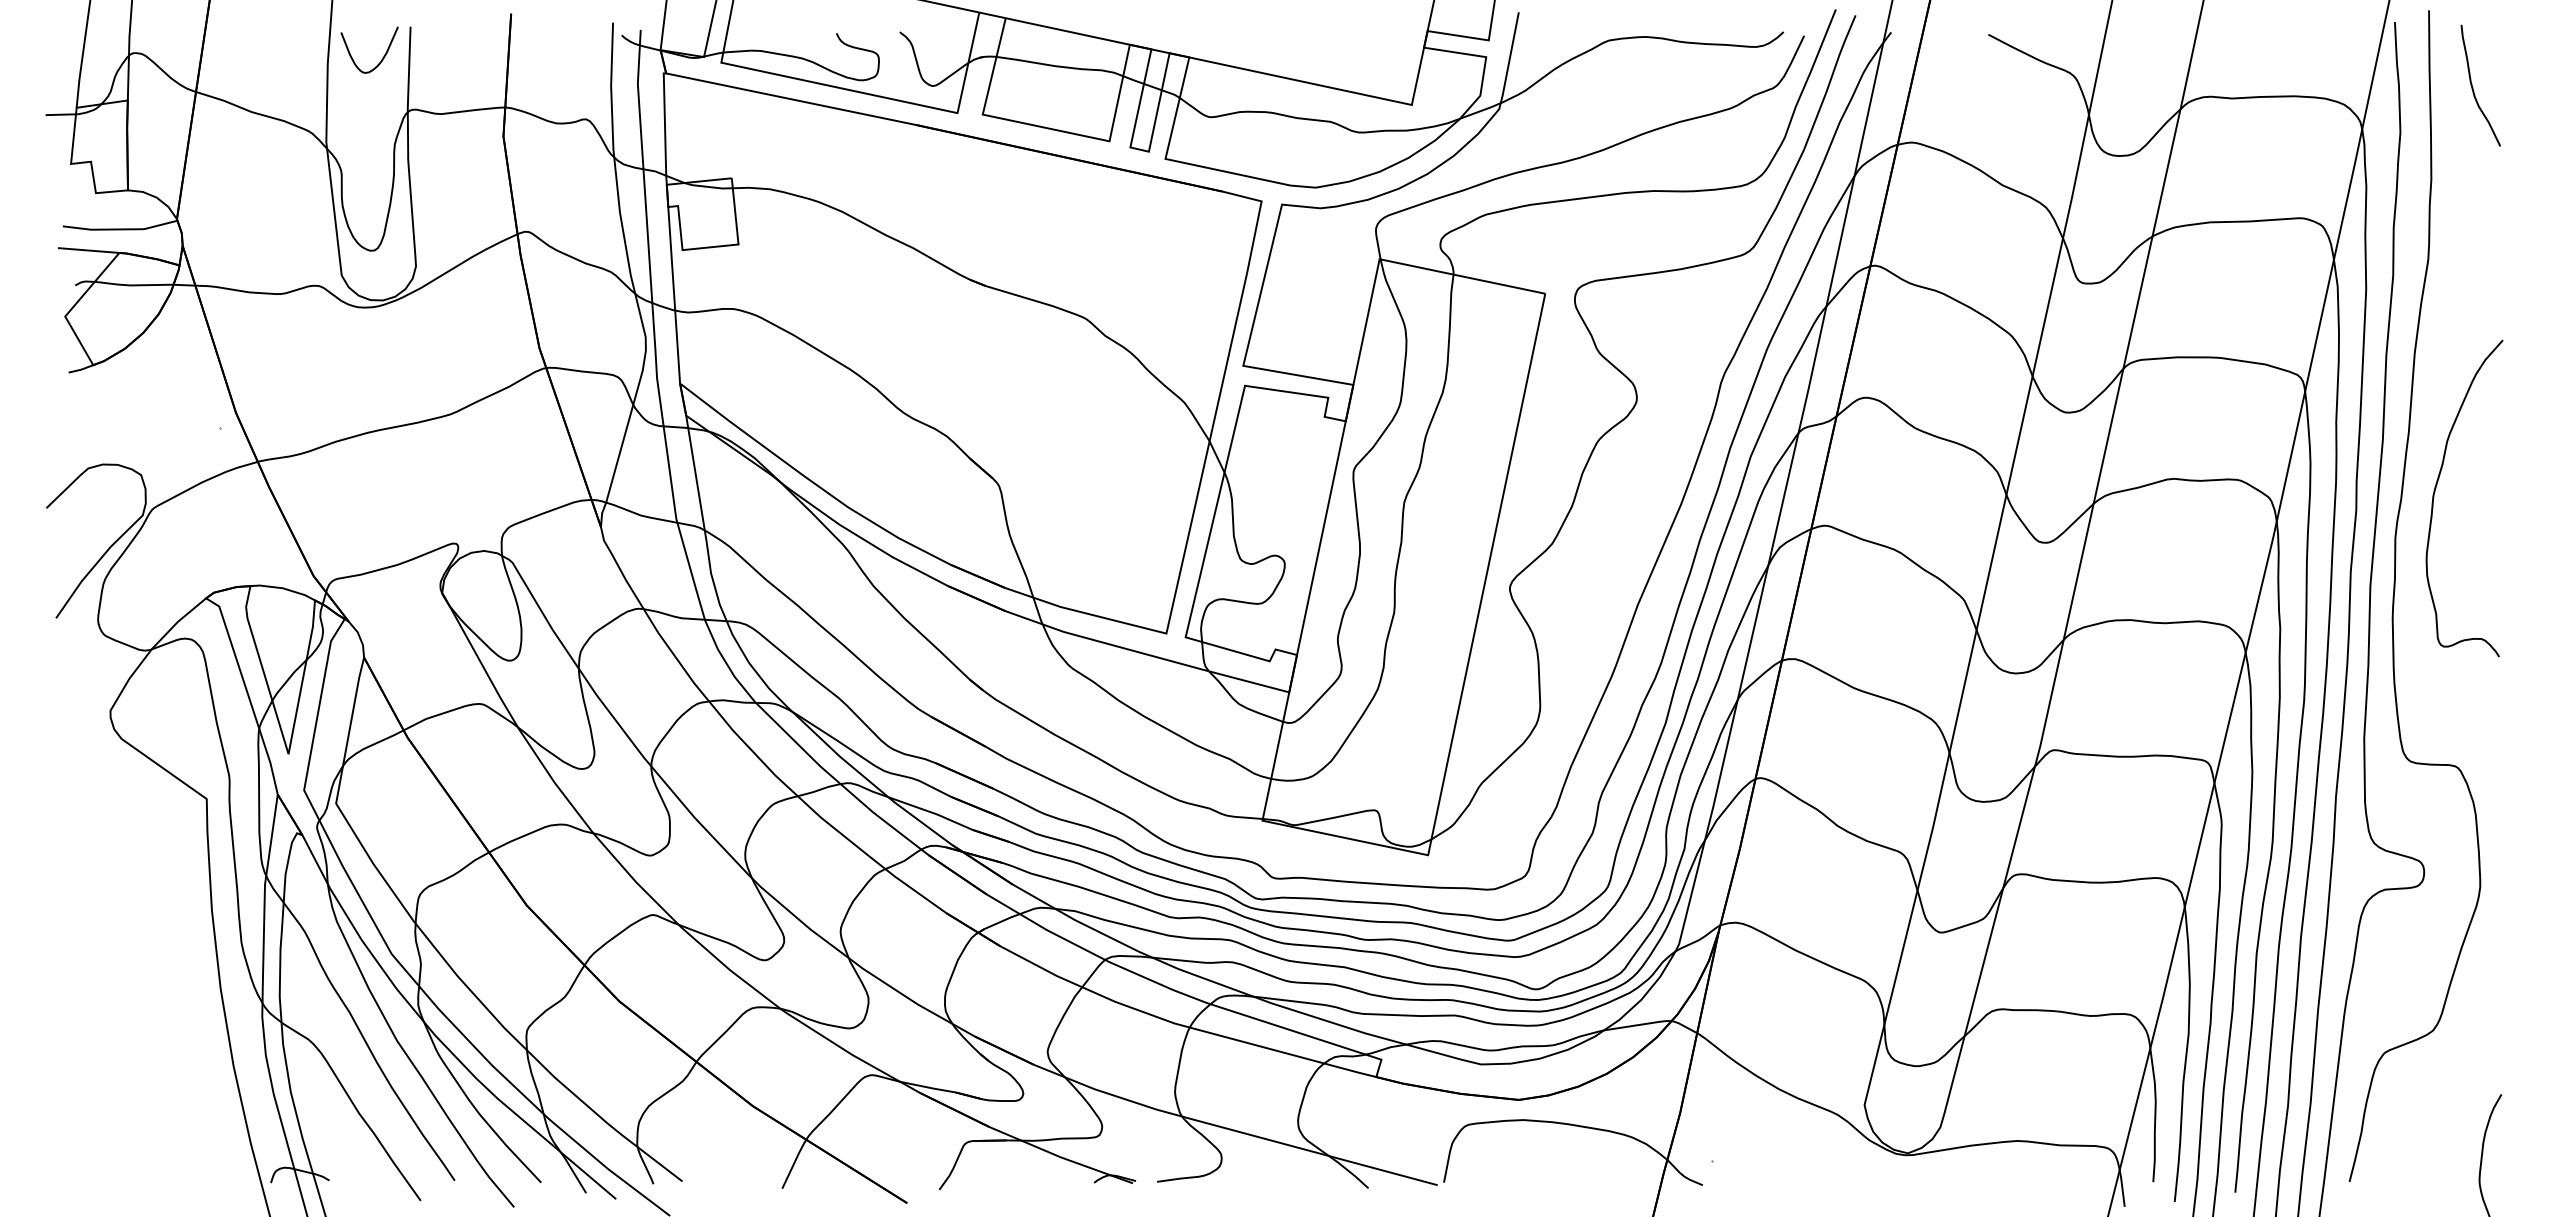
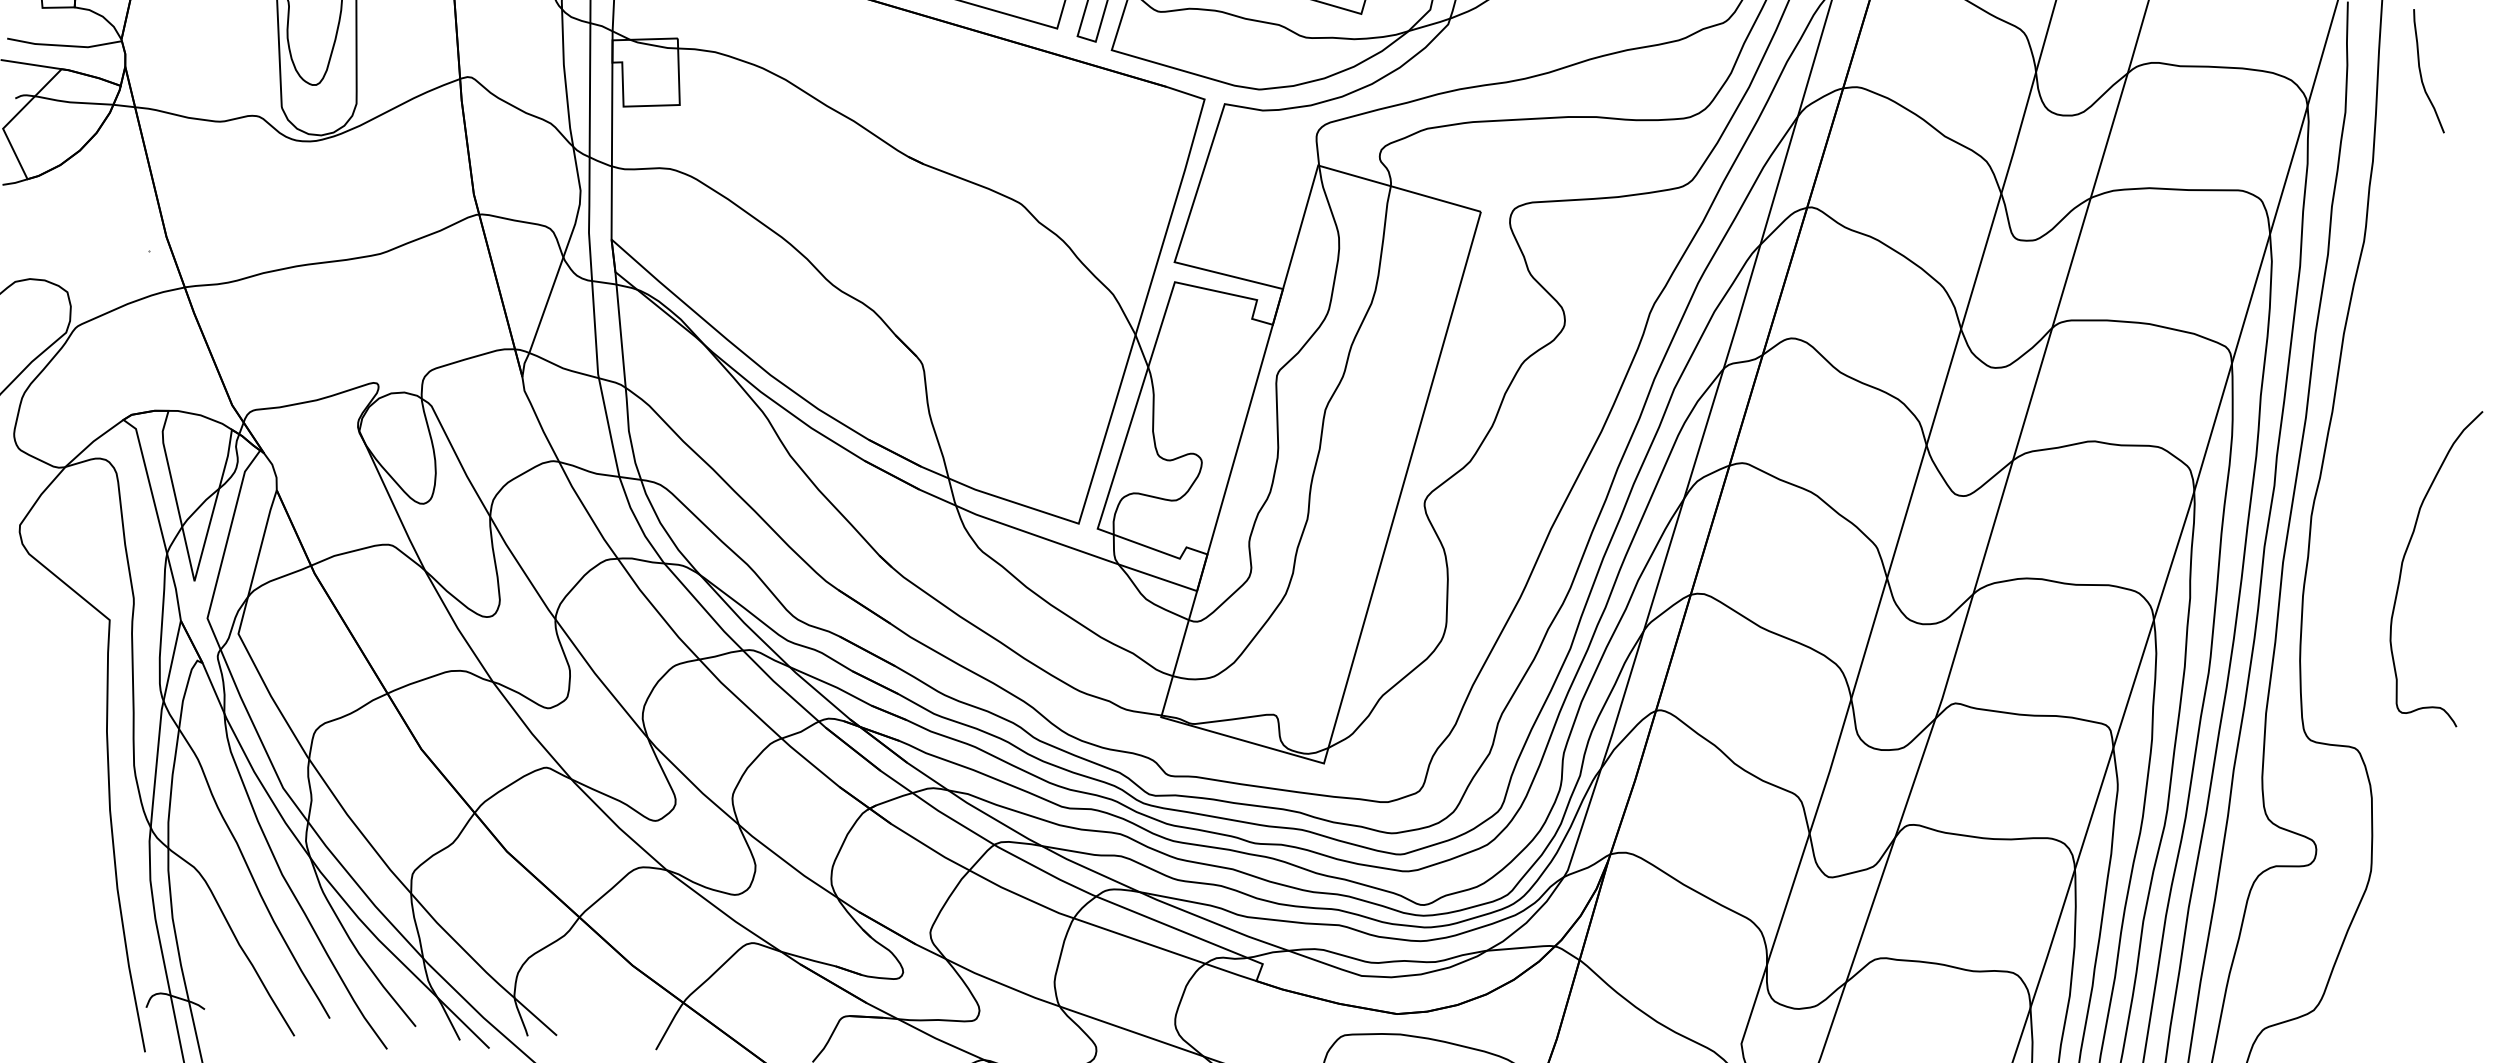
curve: (2435, 492) -> (2404, 558), moved

